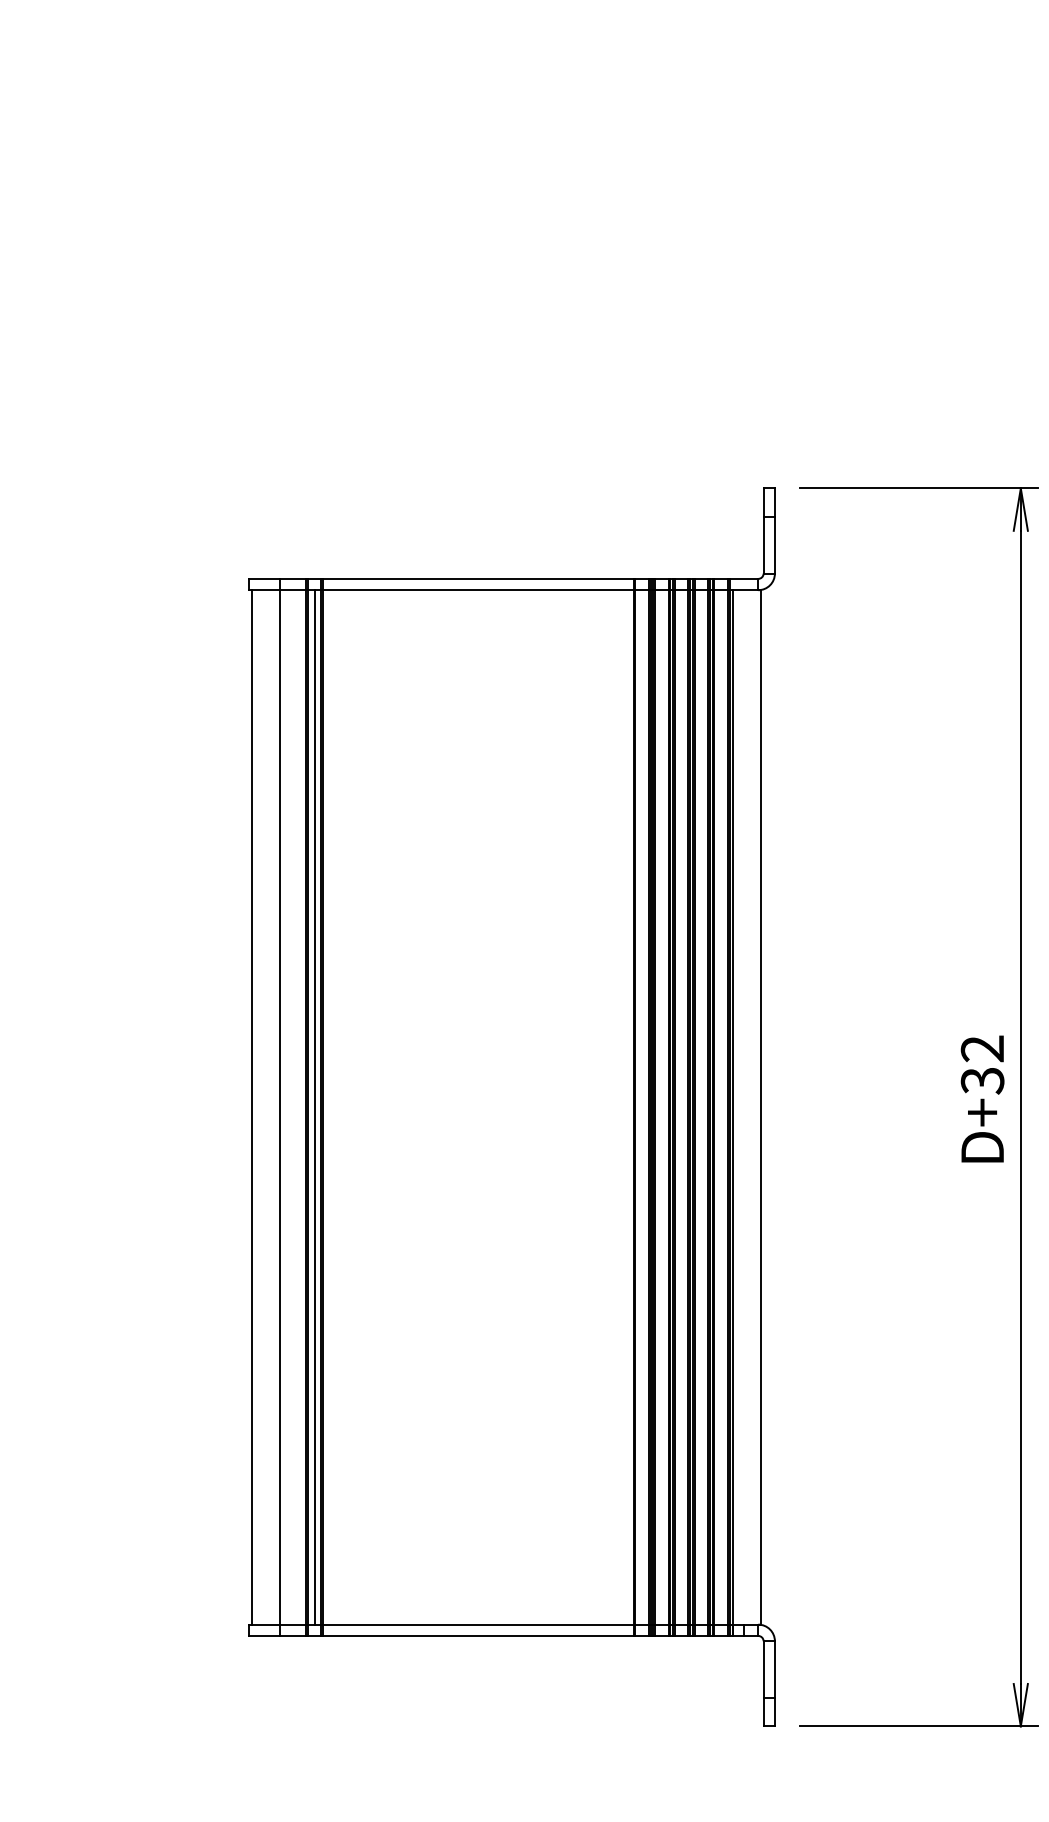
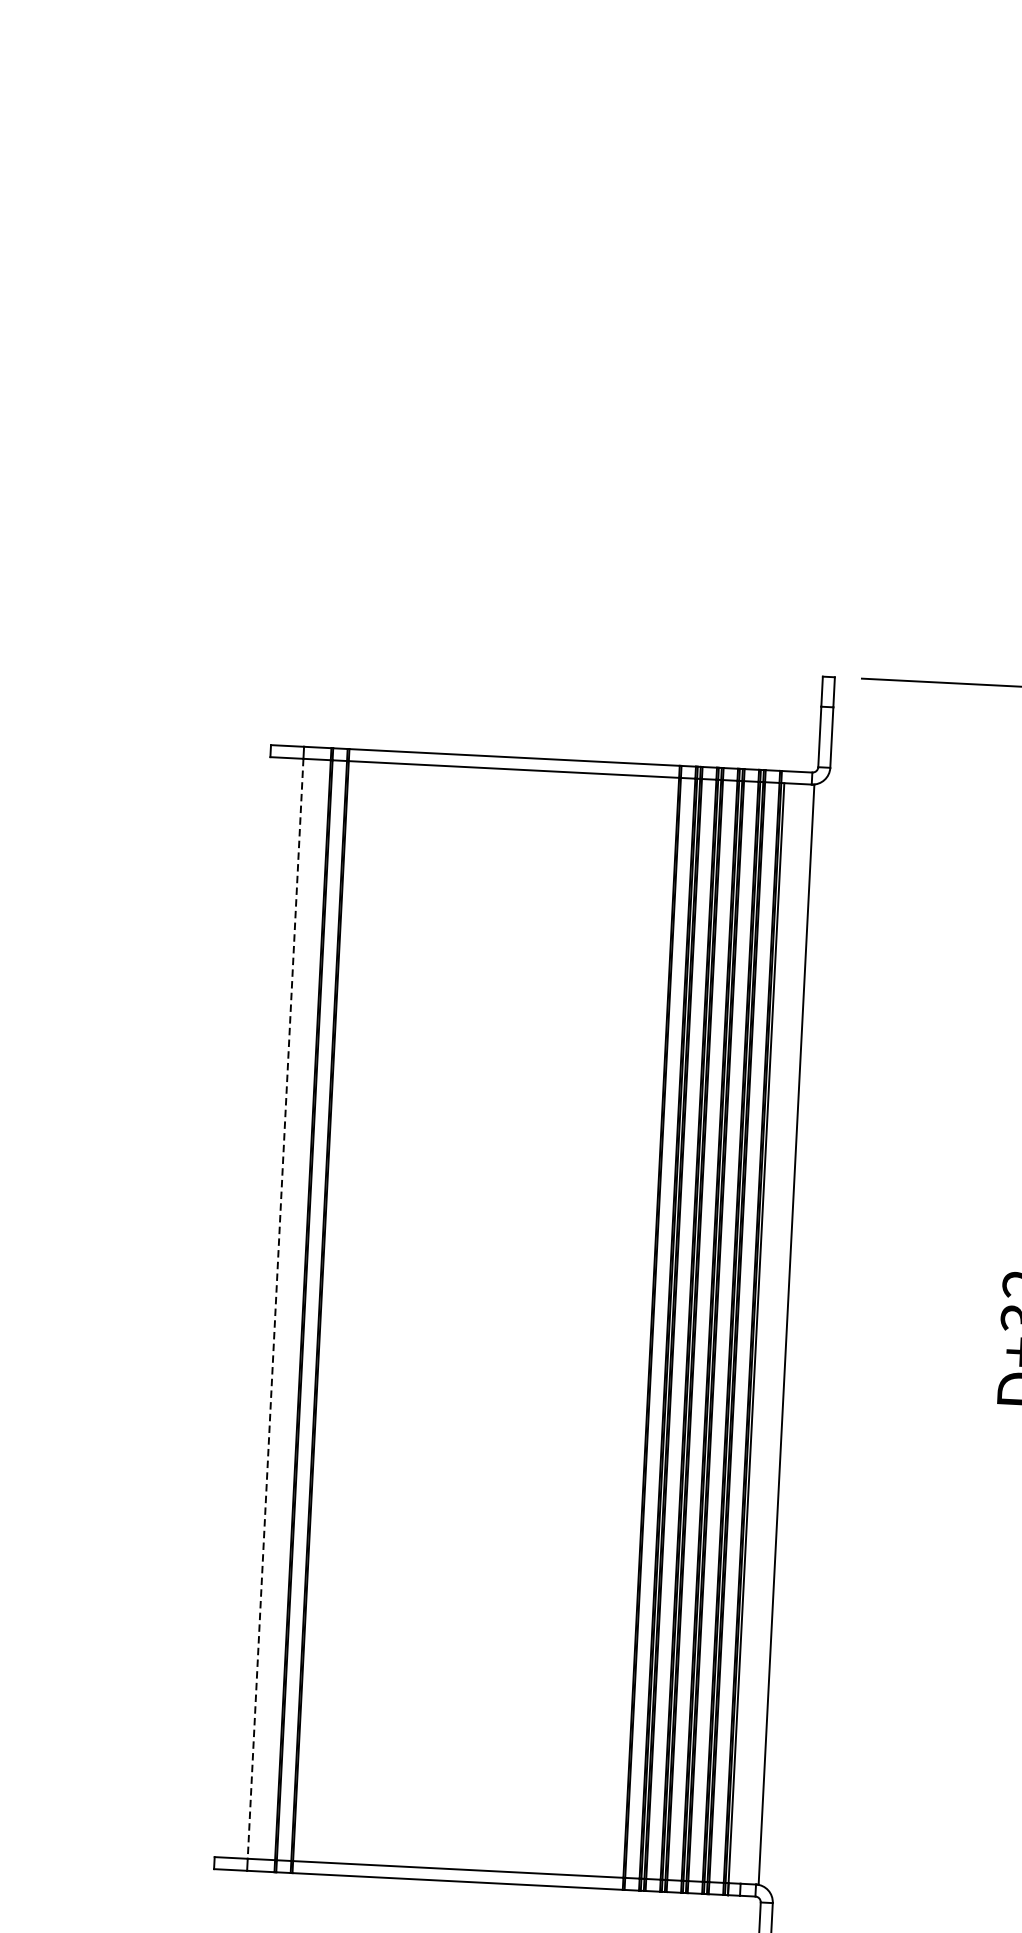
line: (252, 1107) -> (246, 1307), removed
line: (280, 1107) -> (275, 1308), solid -> dashed
line: (314, 1107) -> (311, 1310), removed

